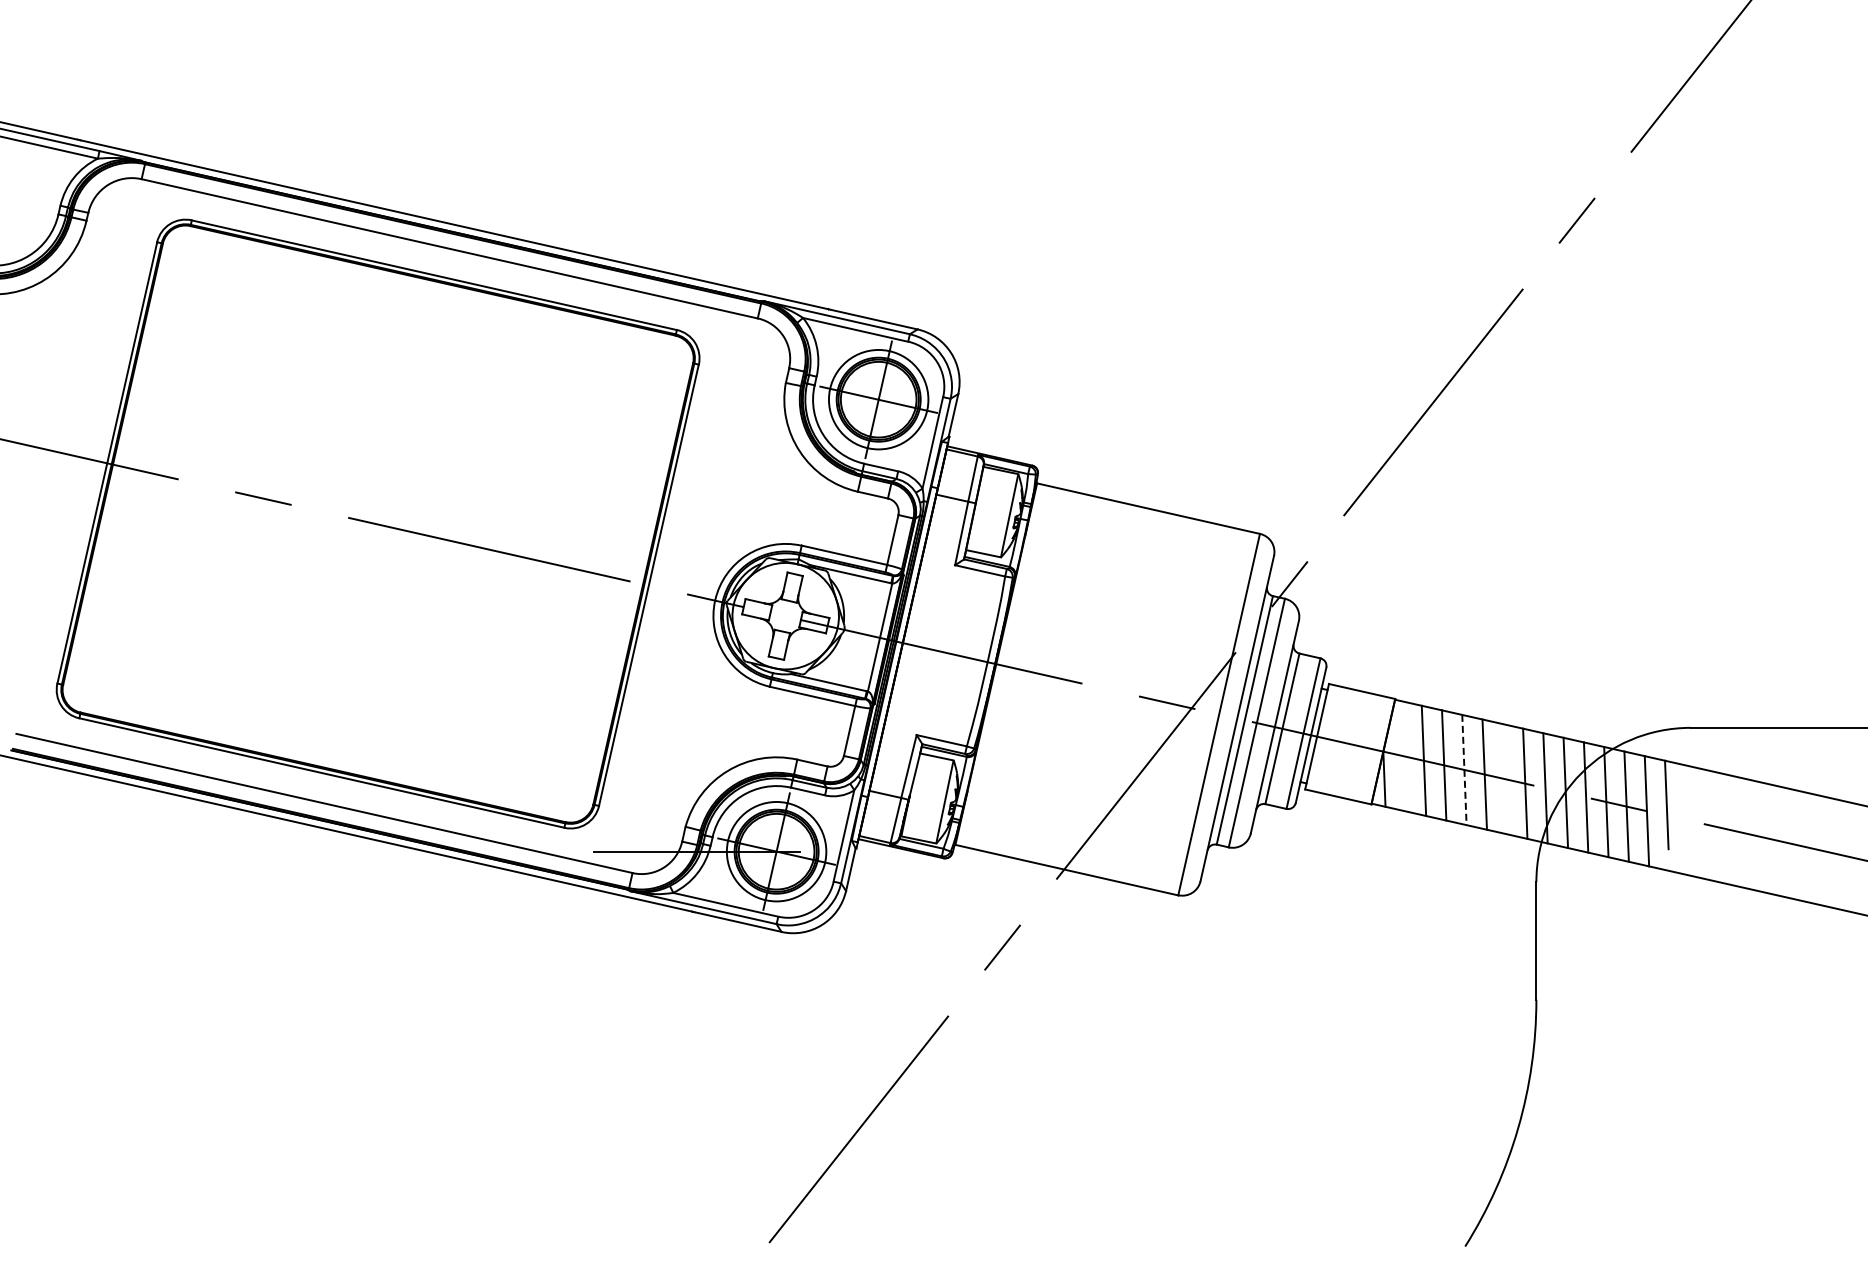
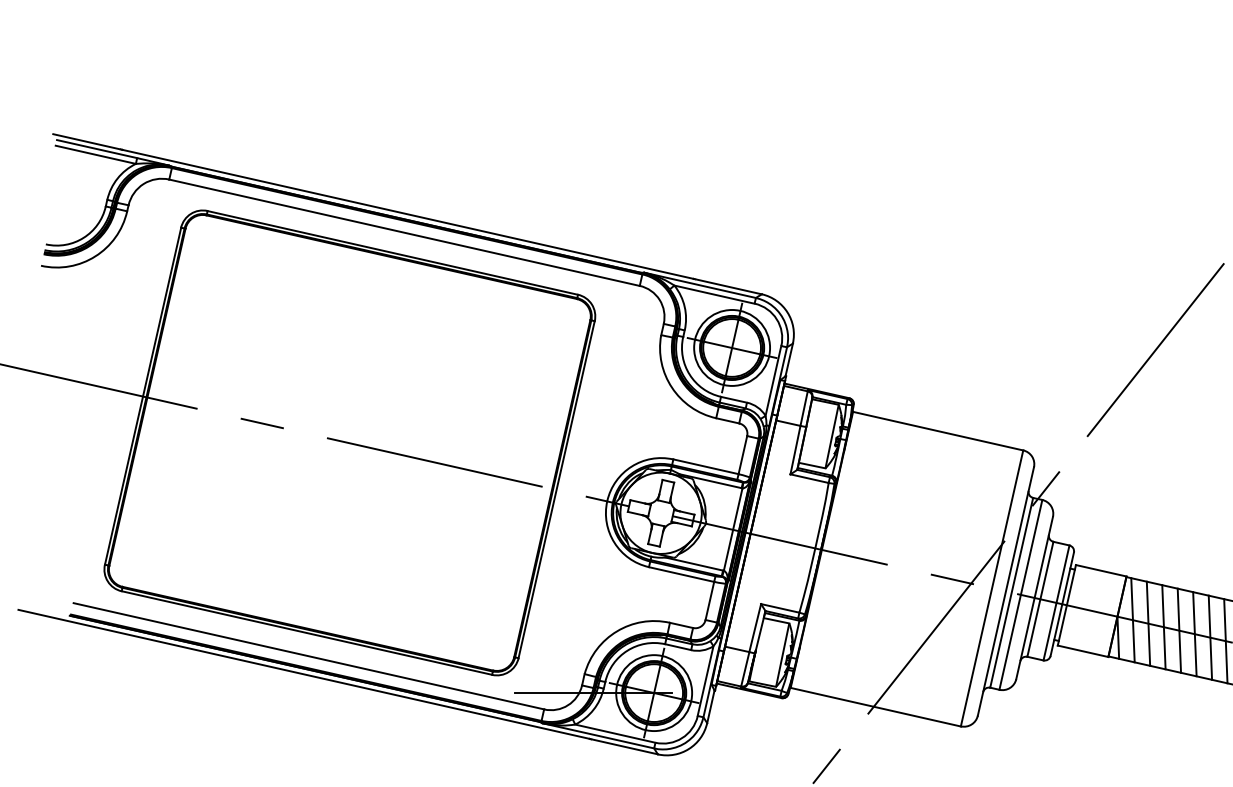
line: (1403, 756) -> (1132, 620), added
line: (1464, 770) -> (1179, 631), dashed -> solid
line: (1504, 778) -> (1209, 637), added

